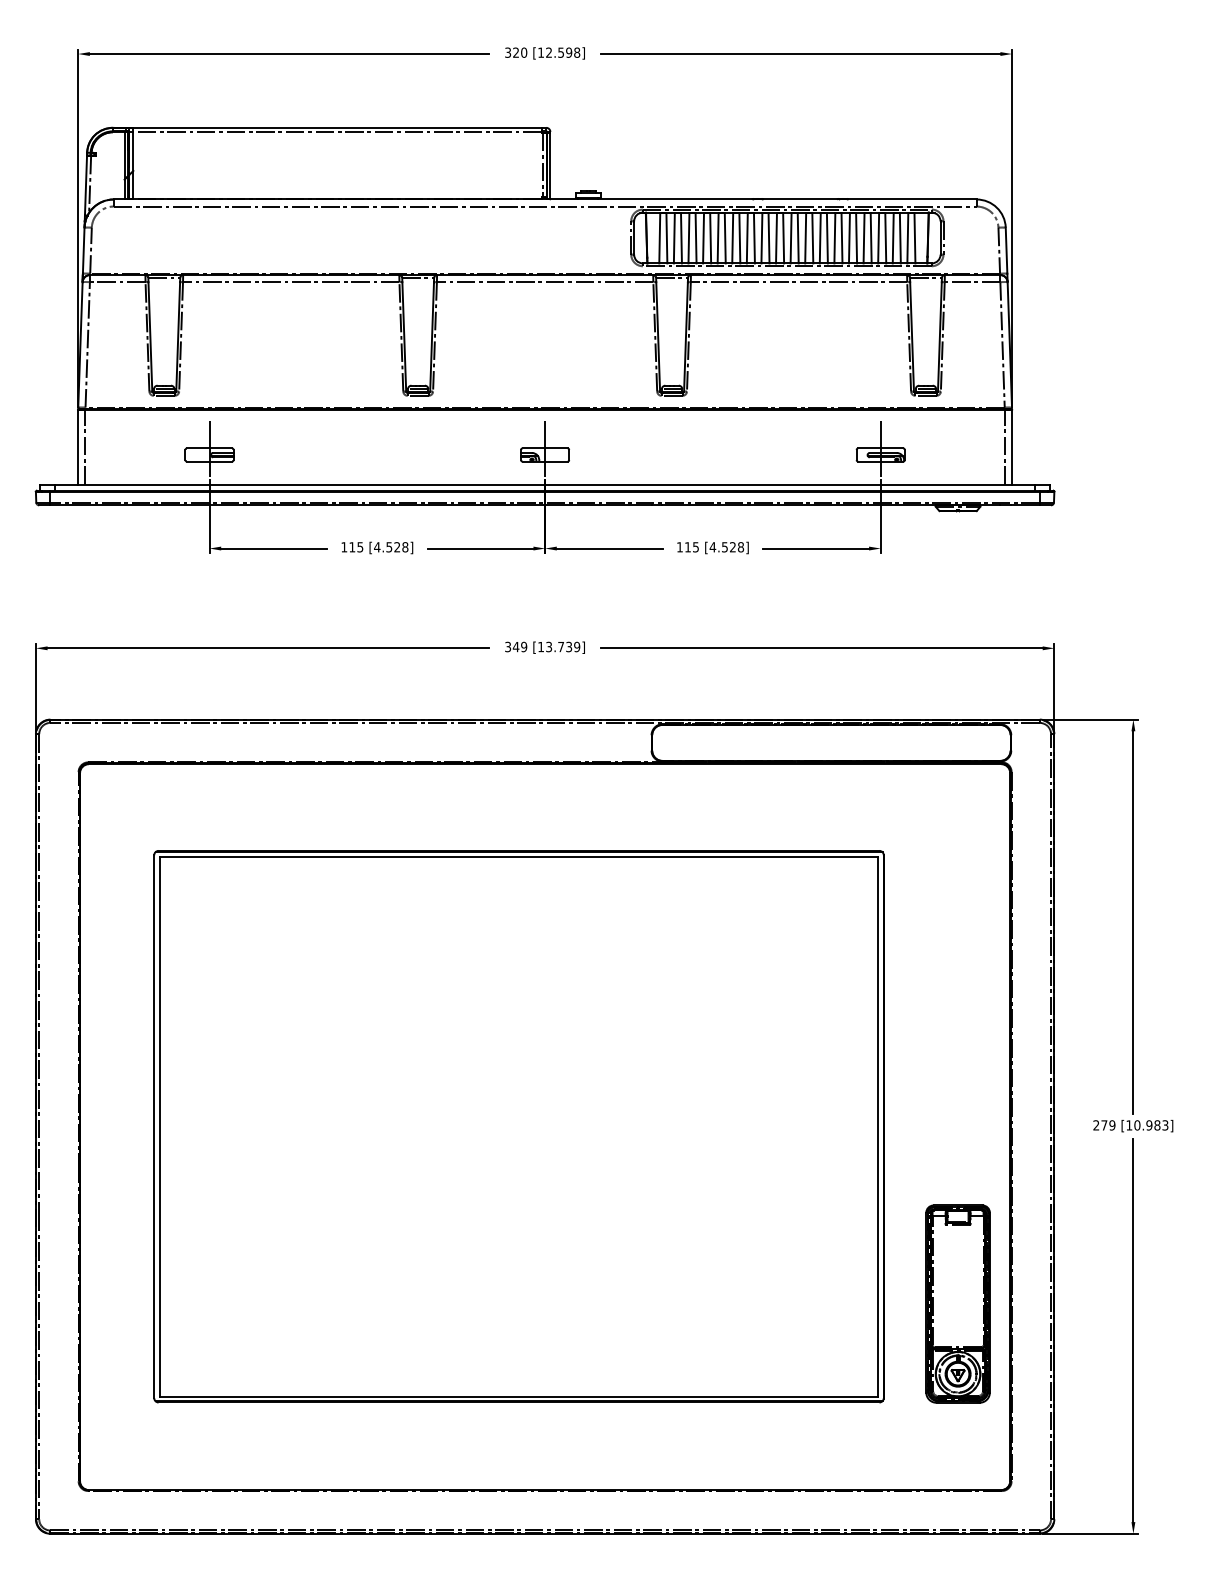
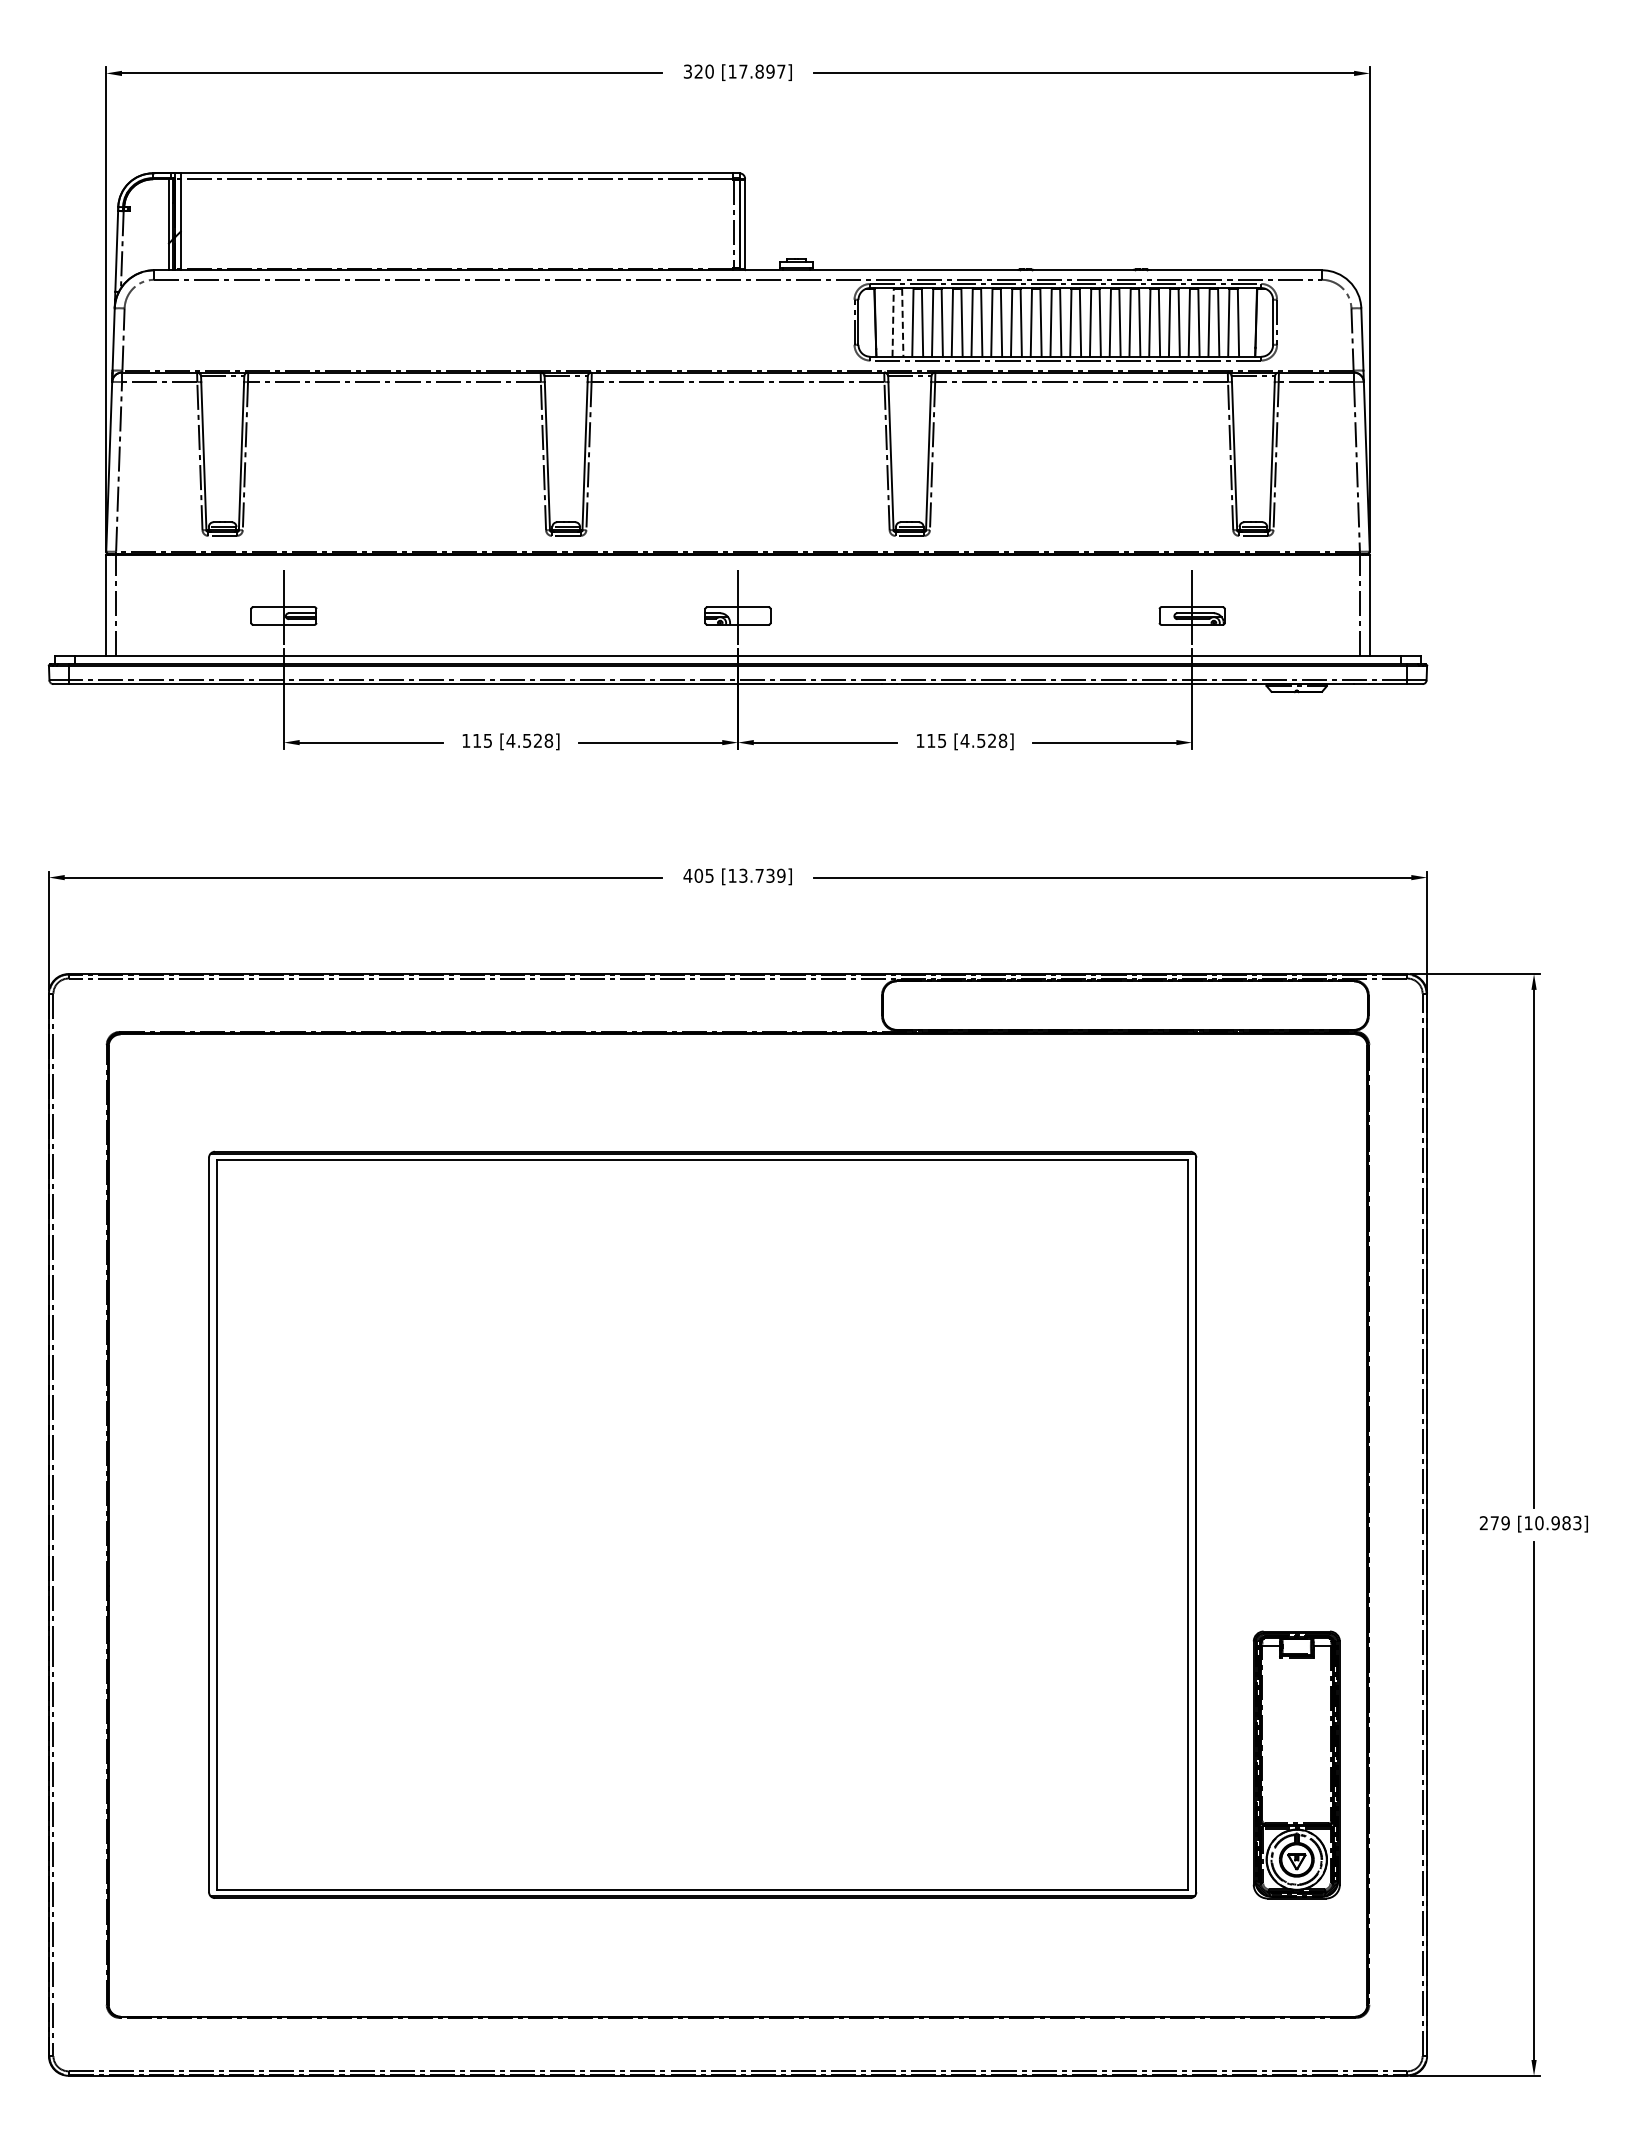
text: (563, 52) -> (762, 71), [12.598] -> [17.897]
line: (660, 238) -> (893, 322), solid -> dashed
line: (666, 238) -> (902, 322), solid -> dashed
text: (515, 646) -> (698, 875), 349 -> 405

